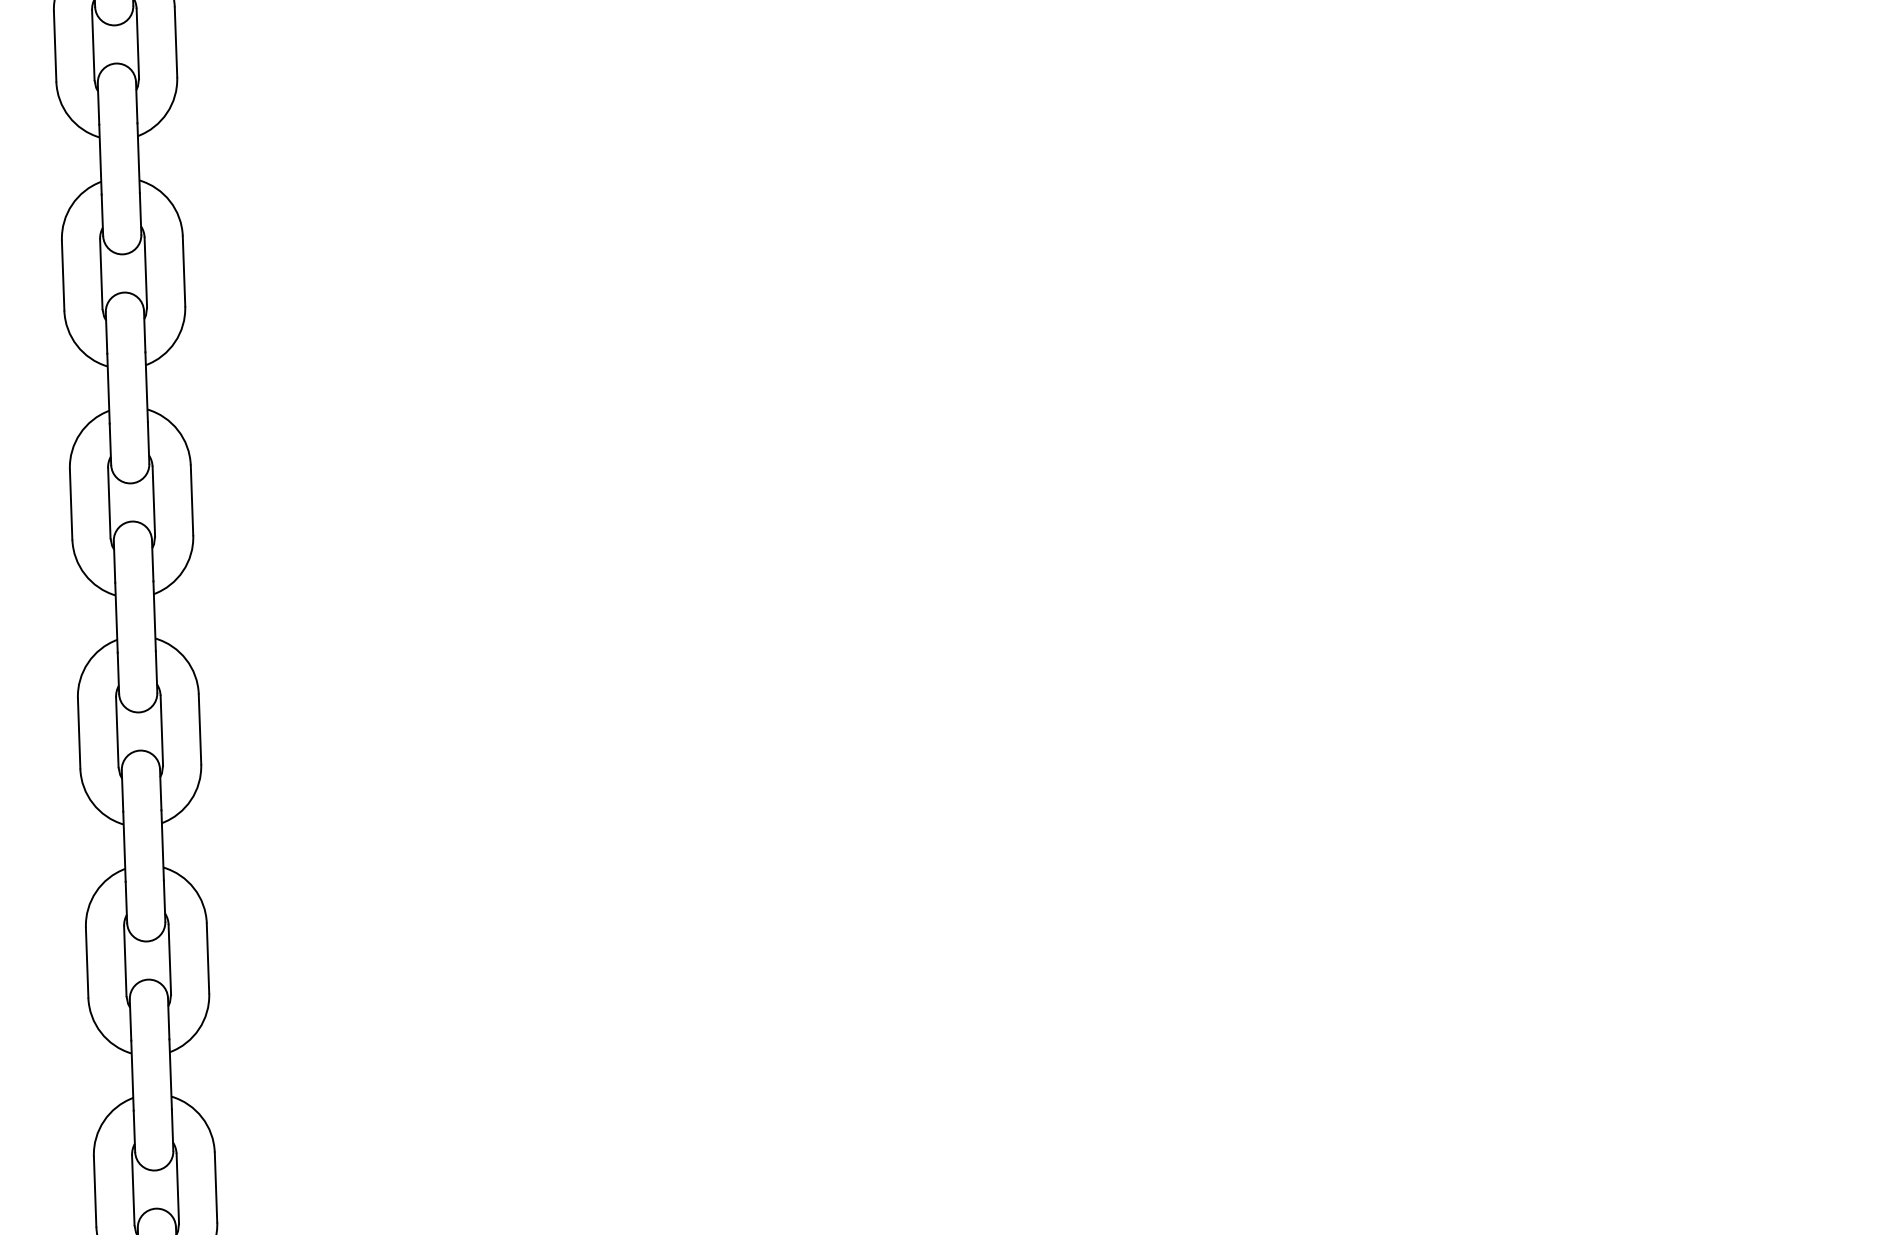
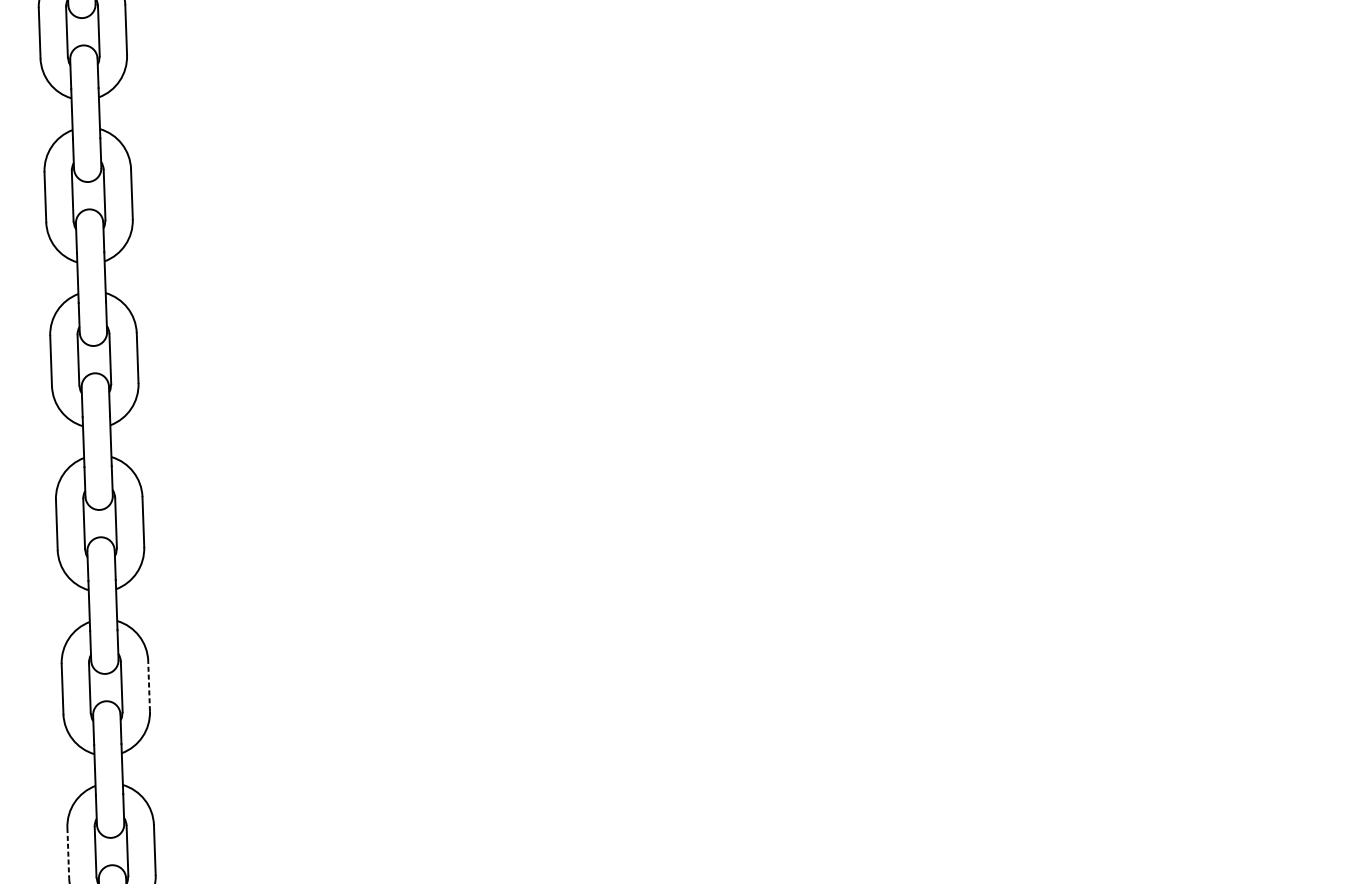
line: (207, 957) -> (148, 685), solid -> dashed
line: (95, 1192) -> (68, 853), solid -> dashed

